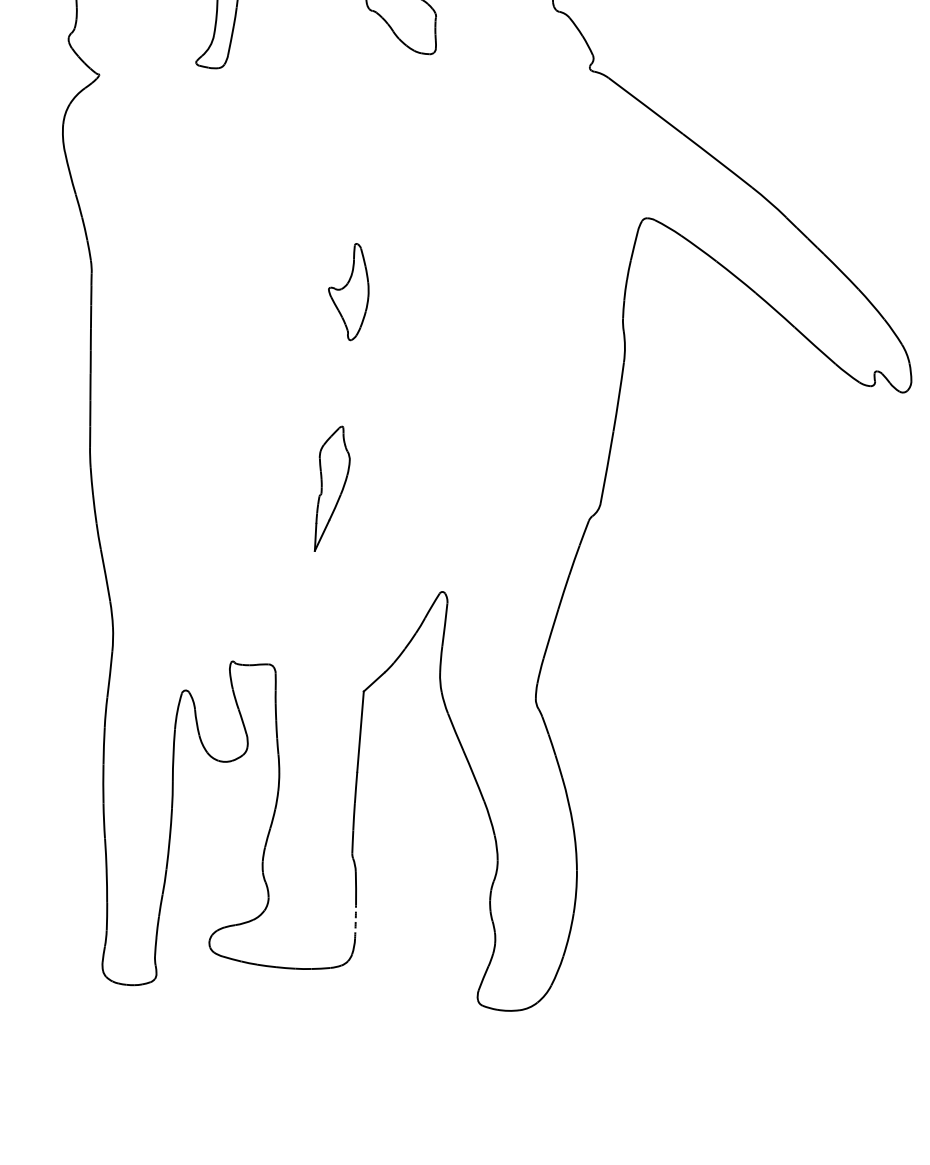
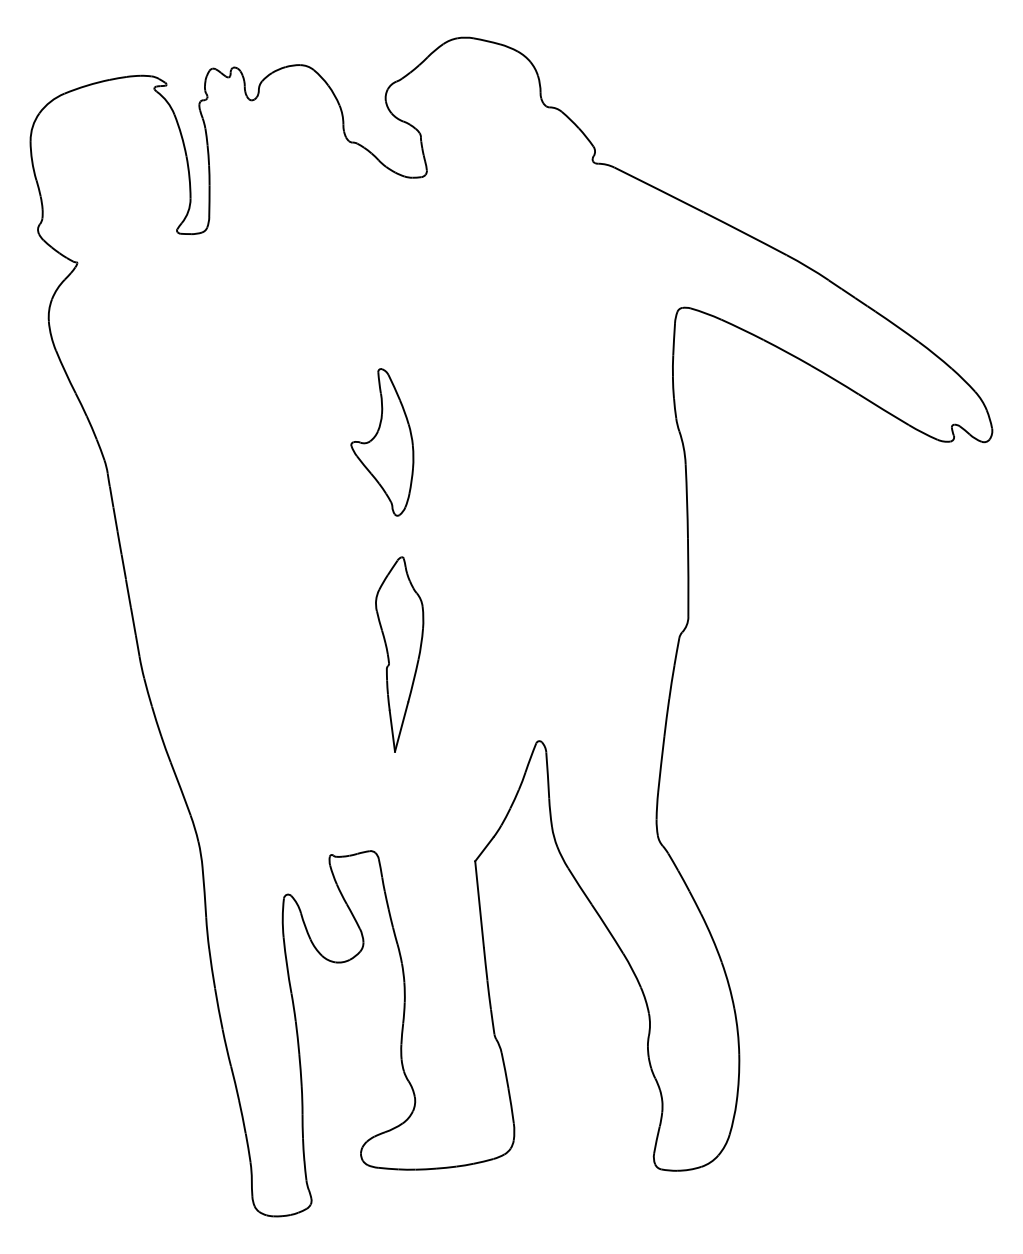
part: (349, 291) -> (382, 442), size x1.43
part: (329, 488) -> (399, 654), size x1.43
arc: (355, 921) -> (511, 1105), dashed -> solid

